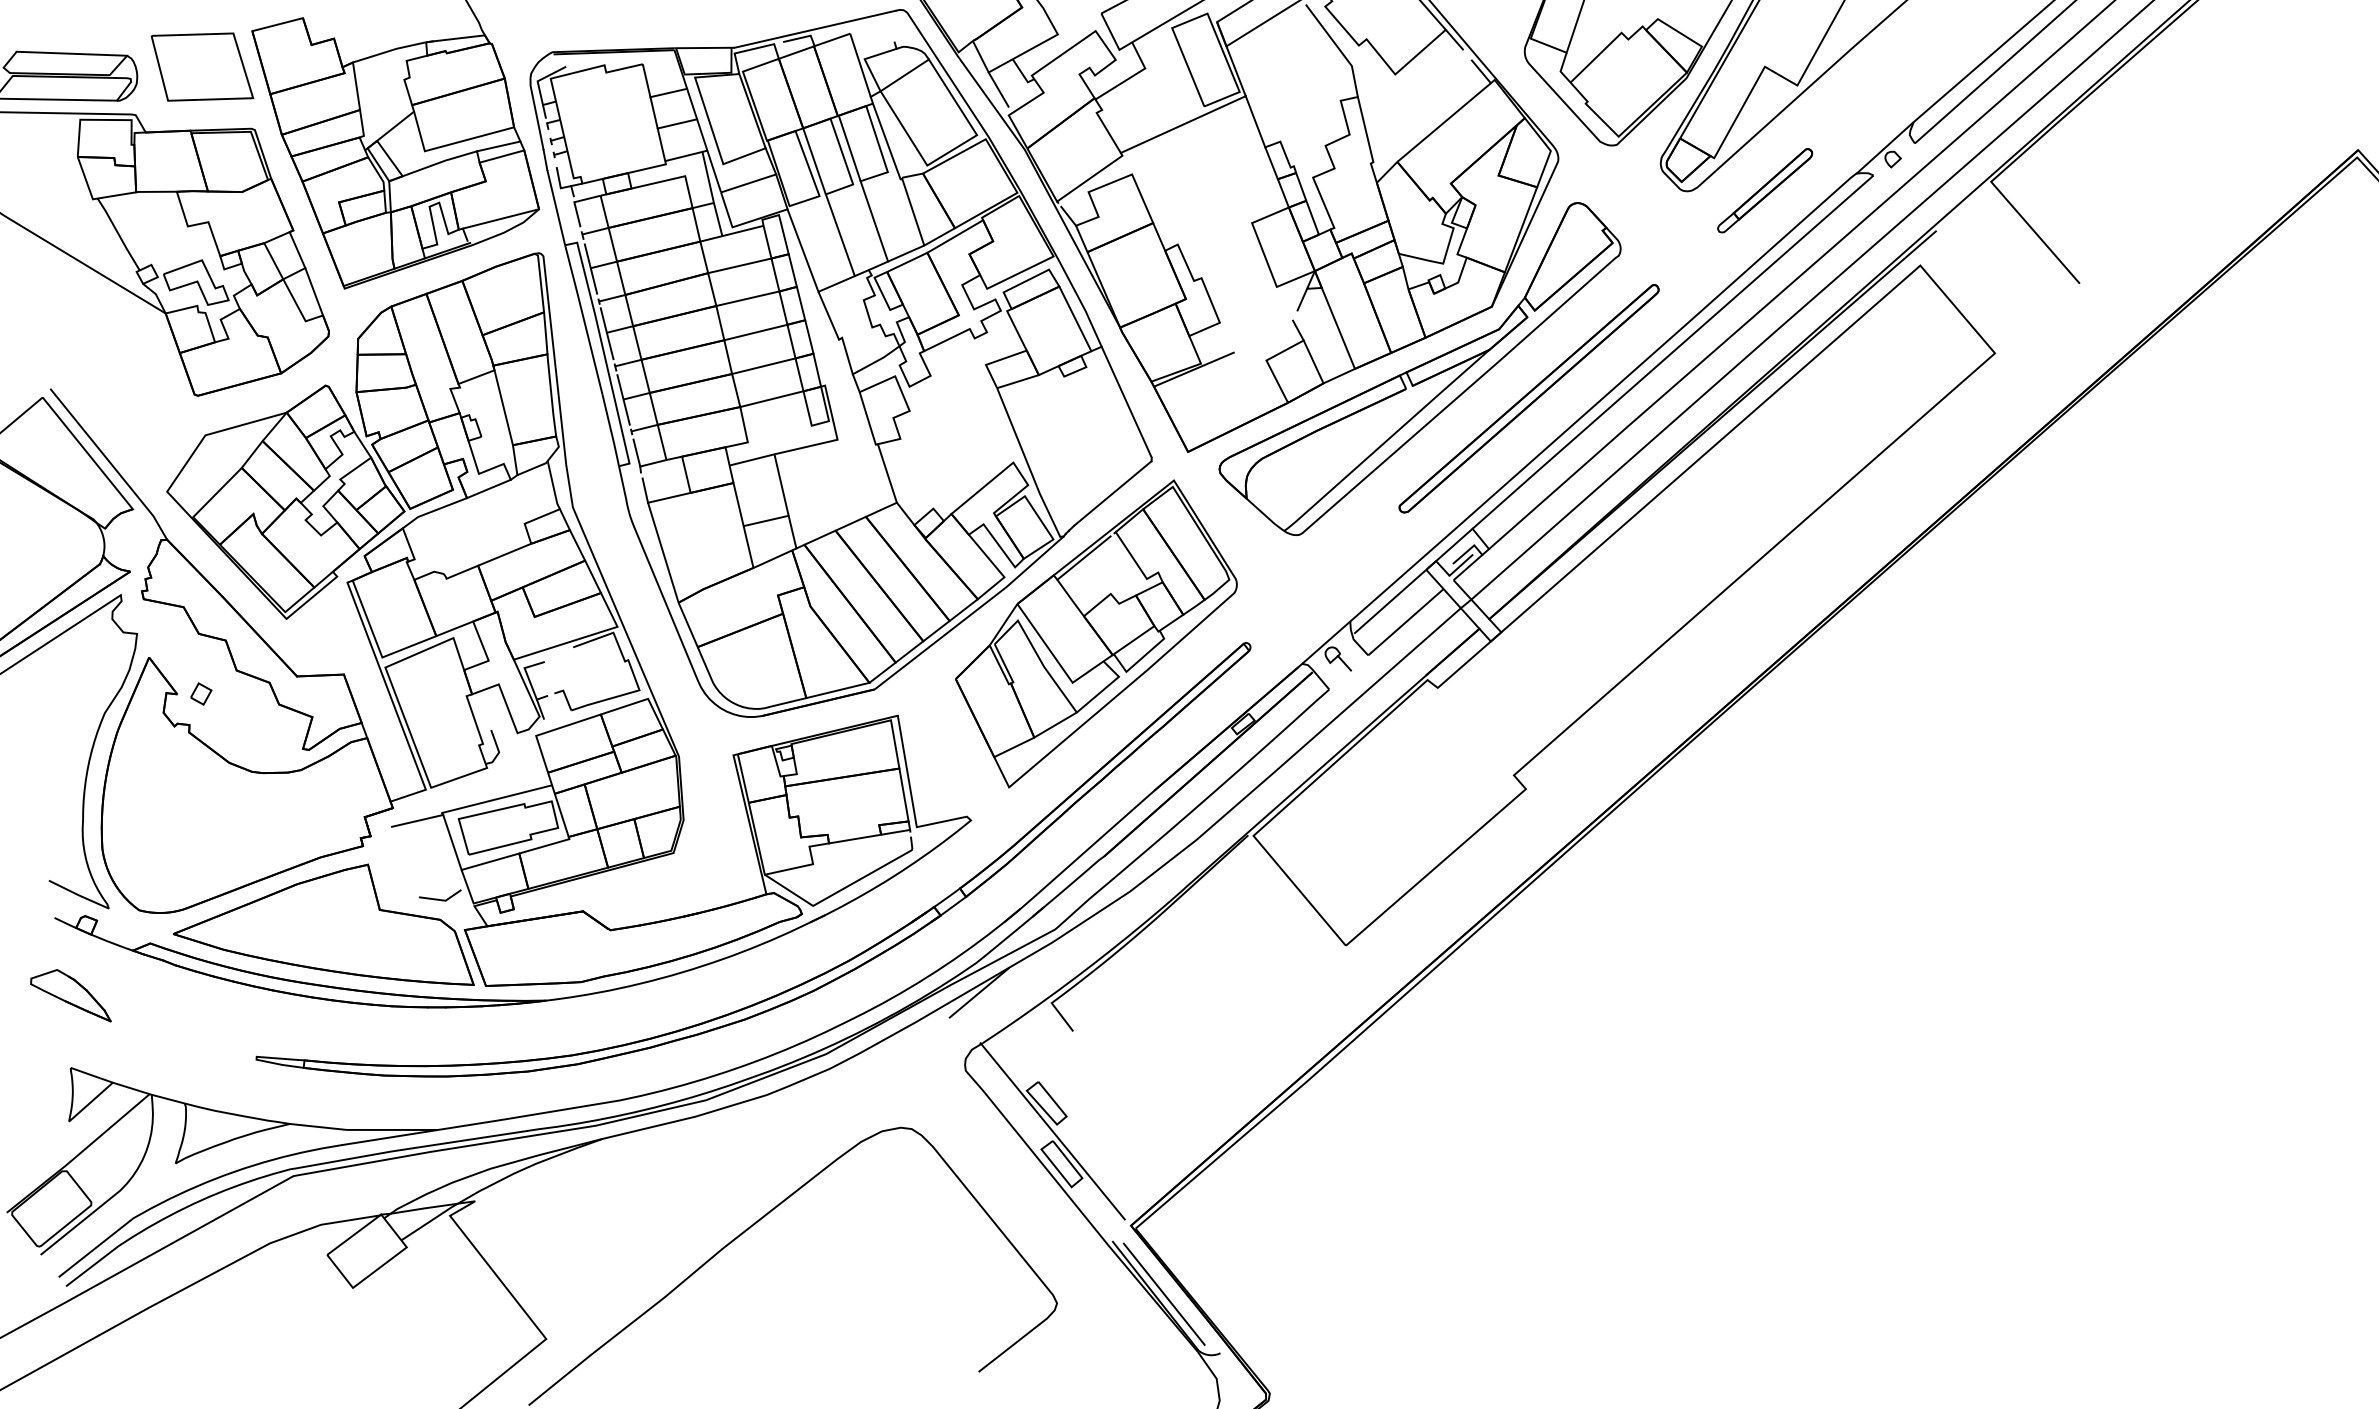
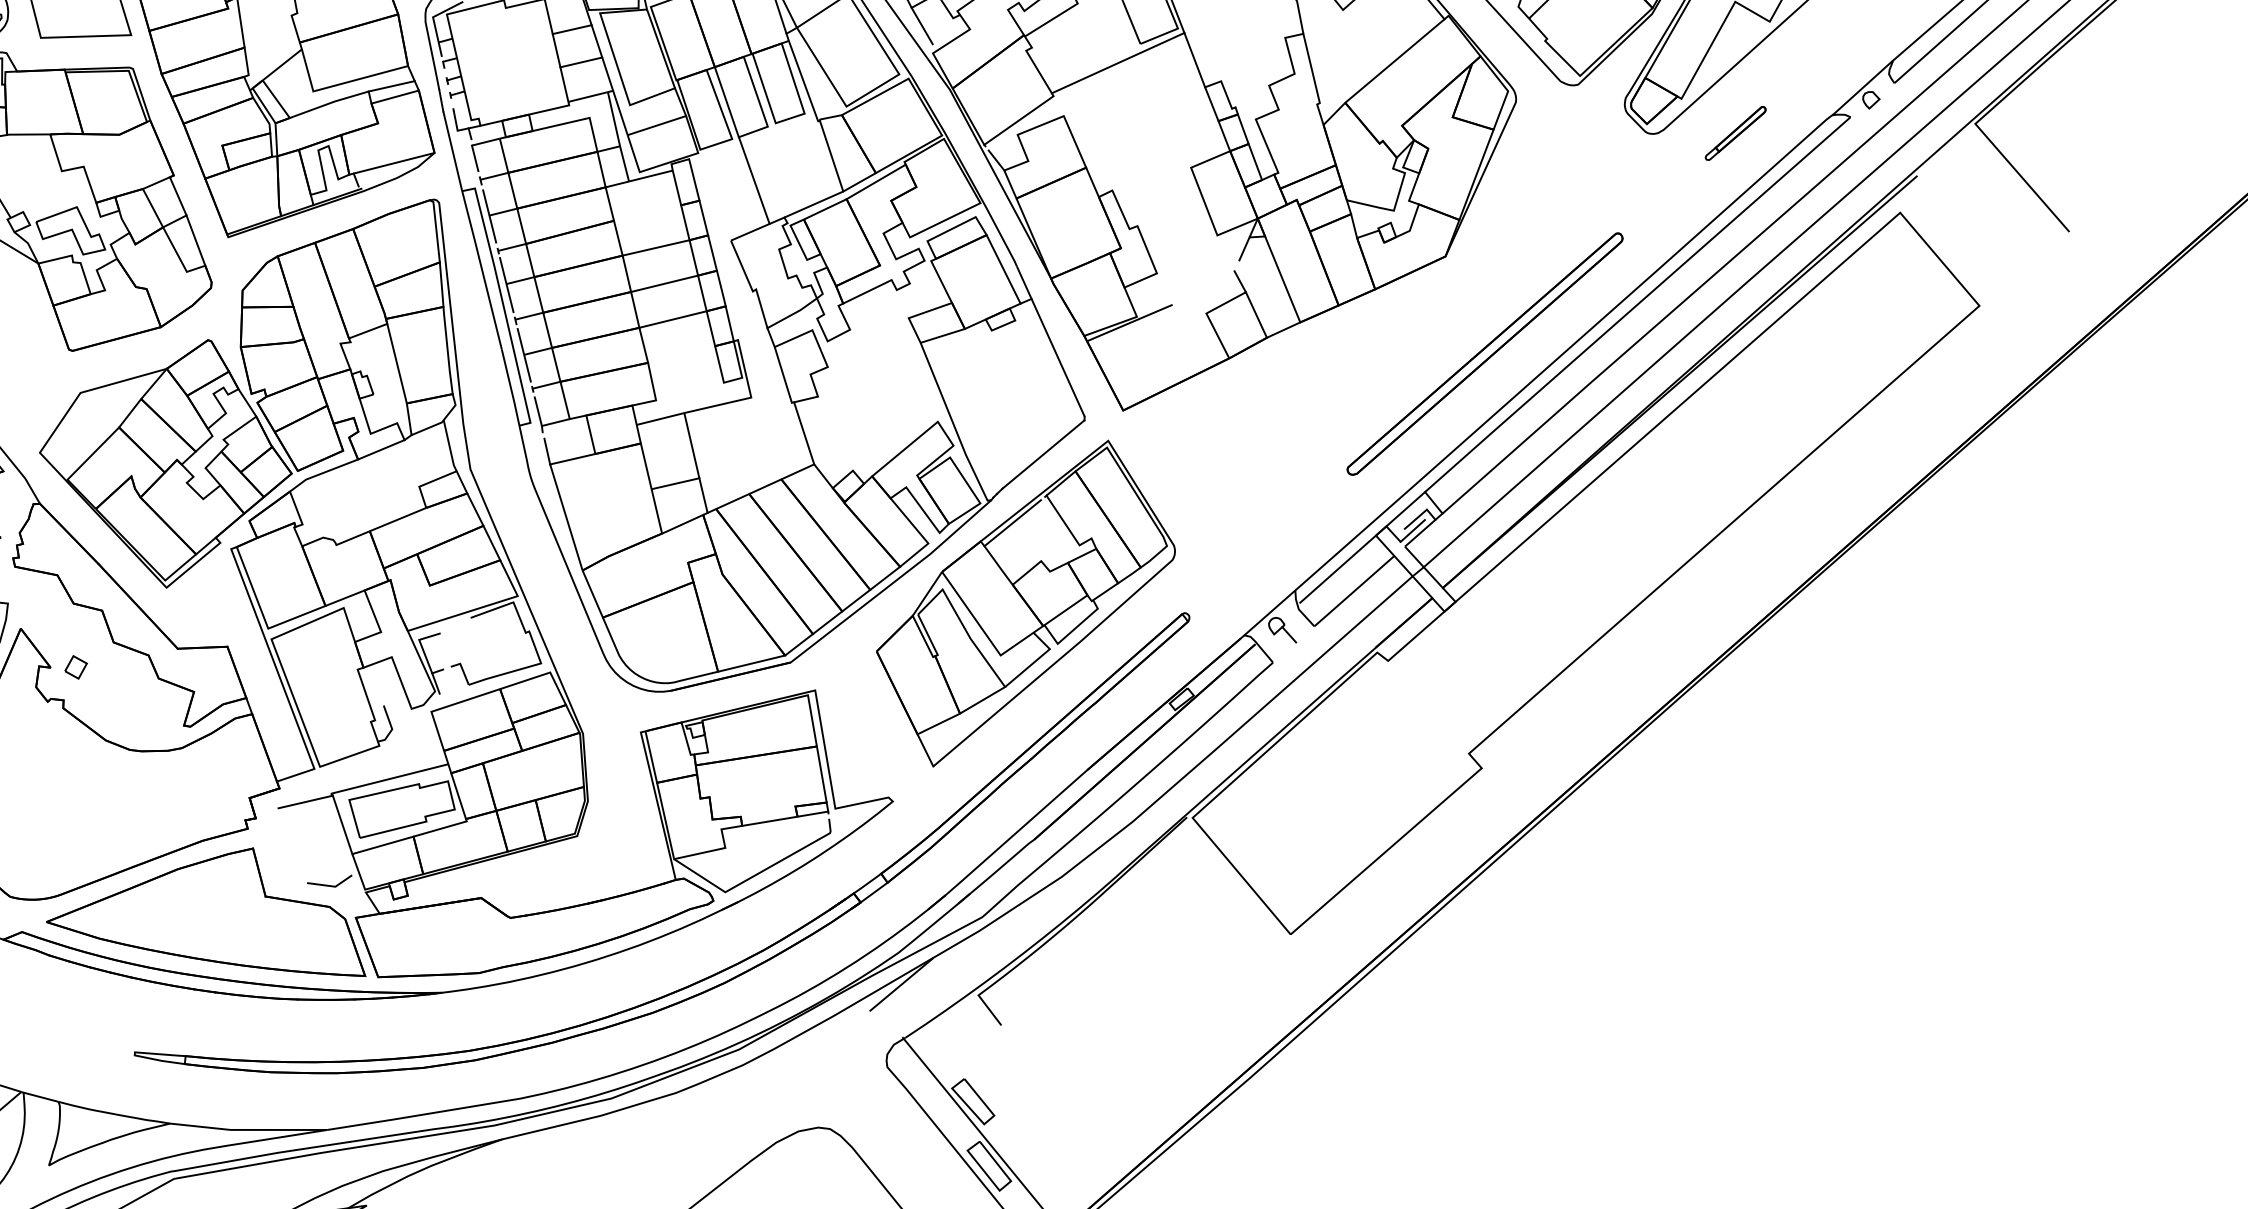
part: (1765, 190) -> (1735, 133), size x0.6
line: (874, 221) -> (790, 165), removed
line: (802, 250) -> (714, 196), removed
line: (739, 265) -> (647, 212), removed
part: (1419, 368) -> (1368, 321), removed
line: (771, 399) -> (681, 354), removed

